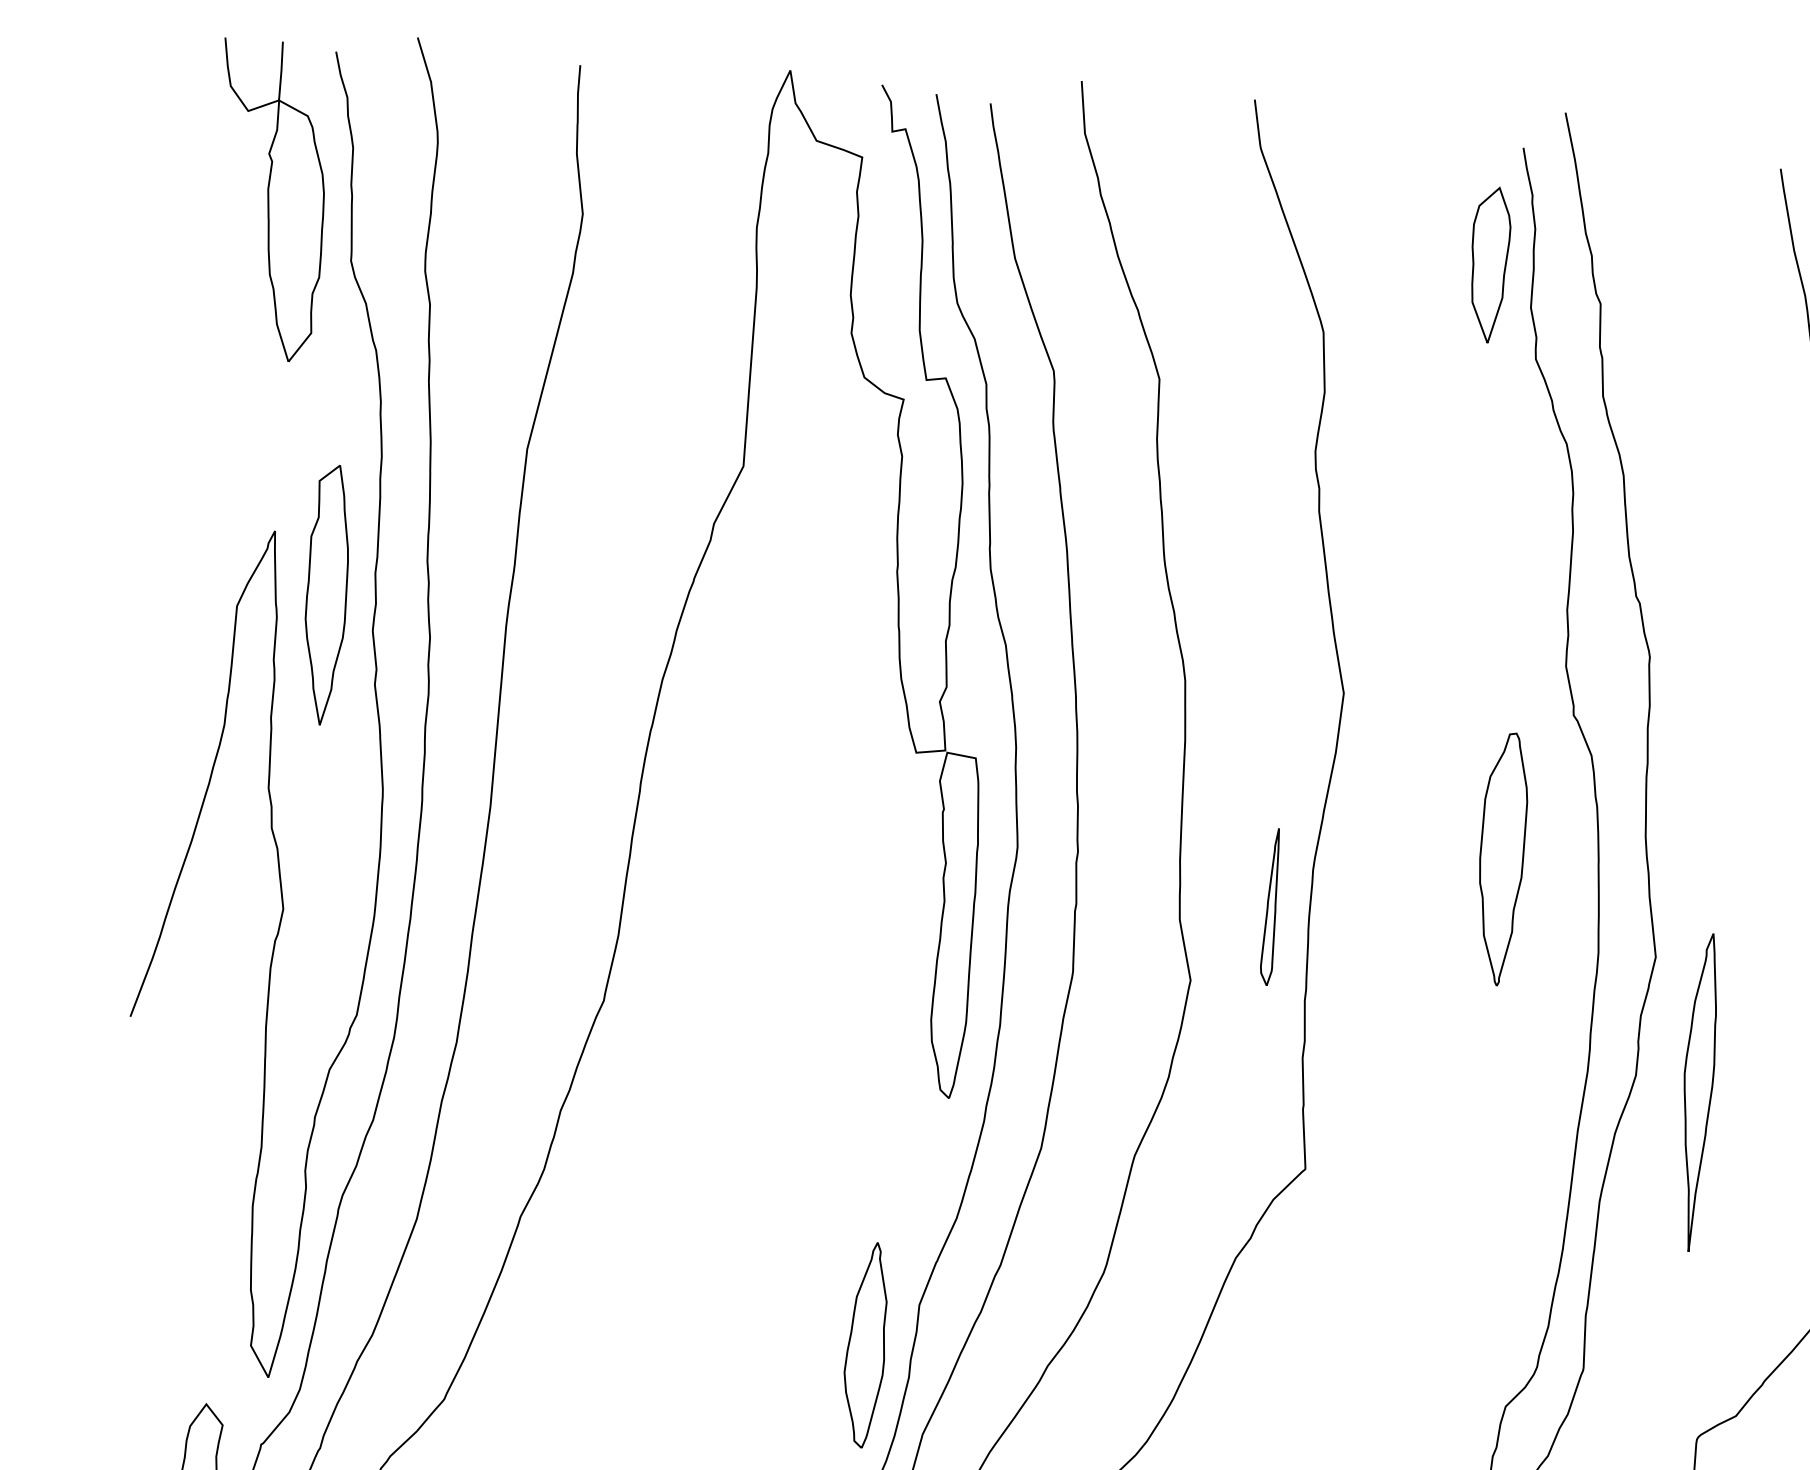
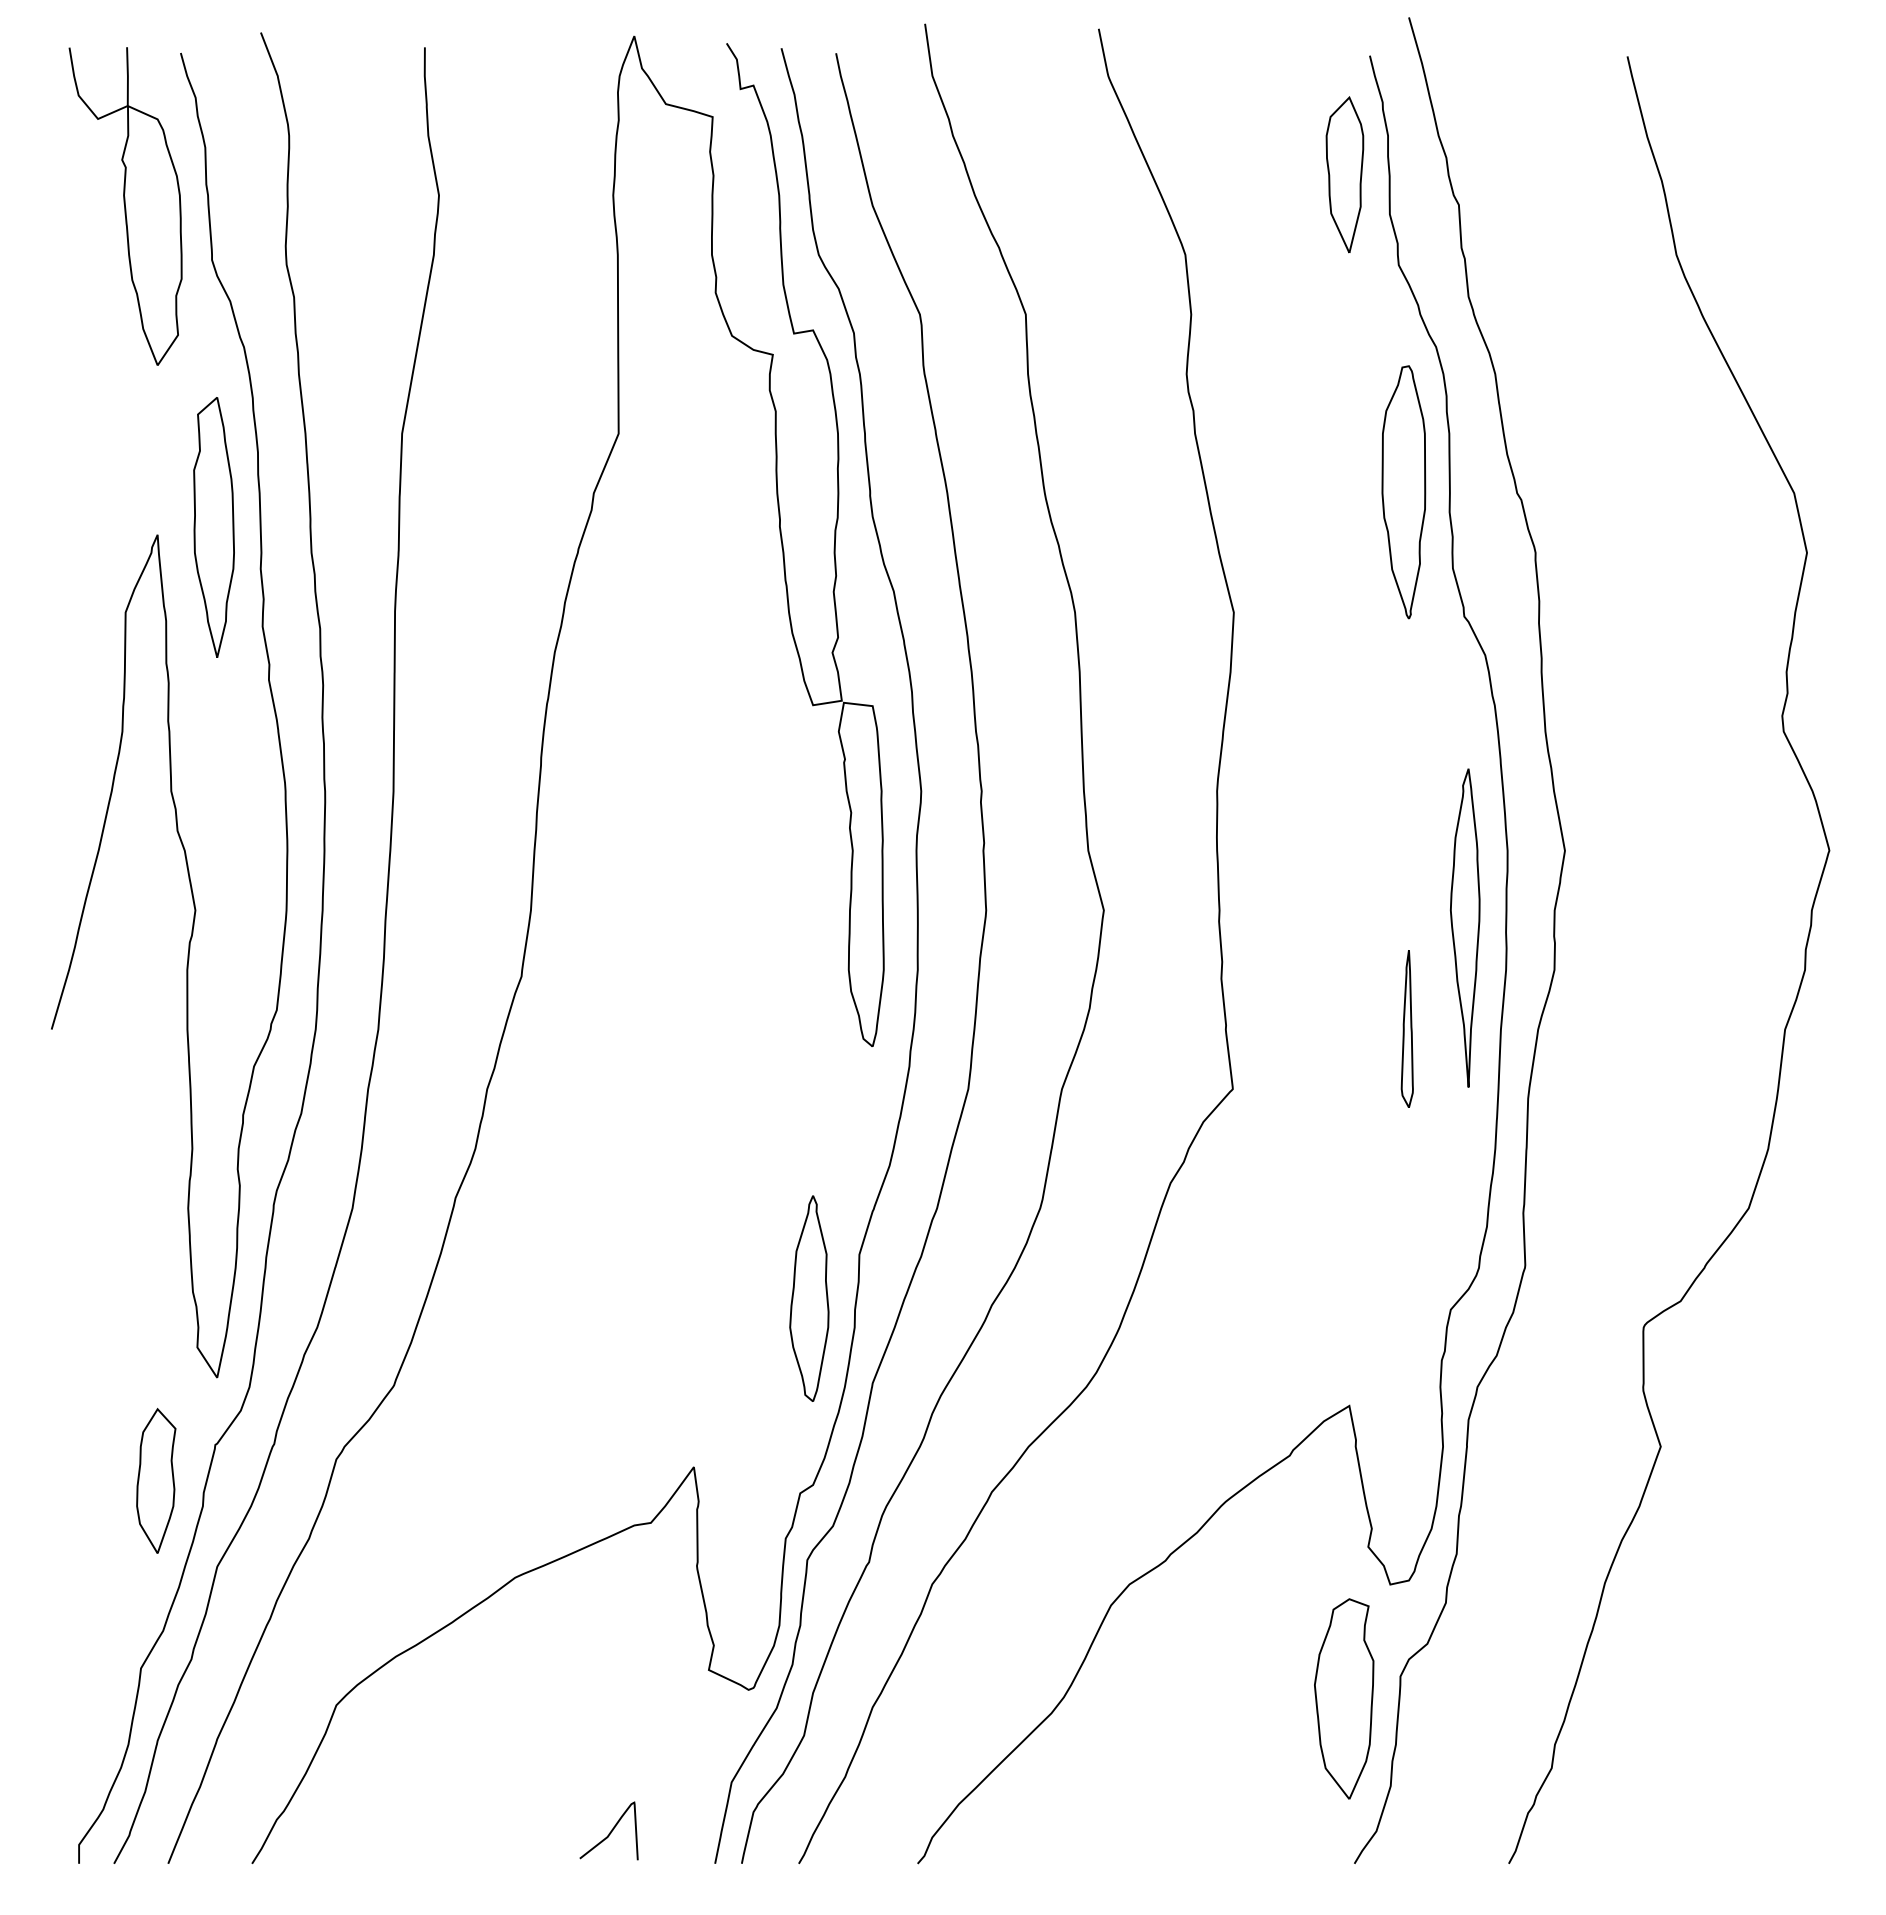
part: (326, 595) -> (213, 527), moved
part: (1501, 859) -> (1403, 492), moved
part: (1270, 906) -> (1406, 1028), moved
part: (1697, 1091) -> (1465, 927), moved

